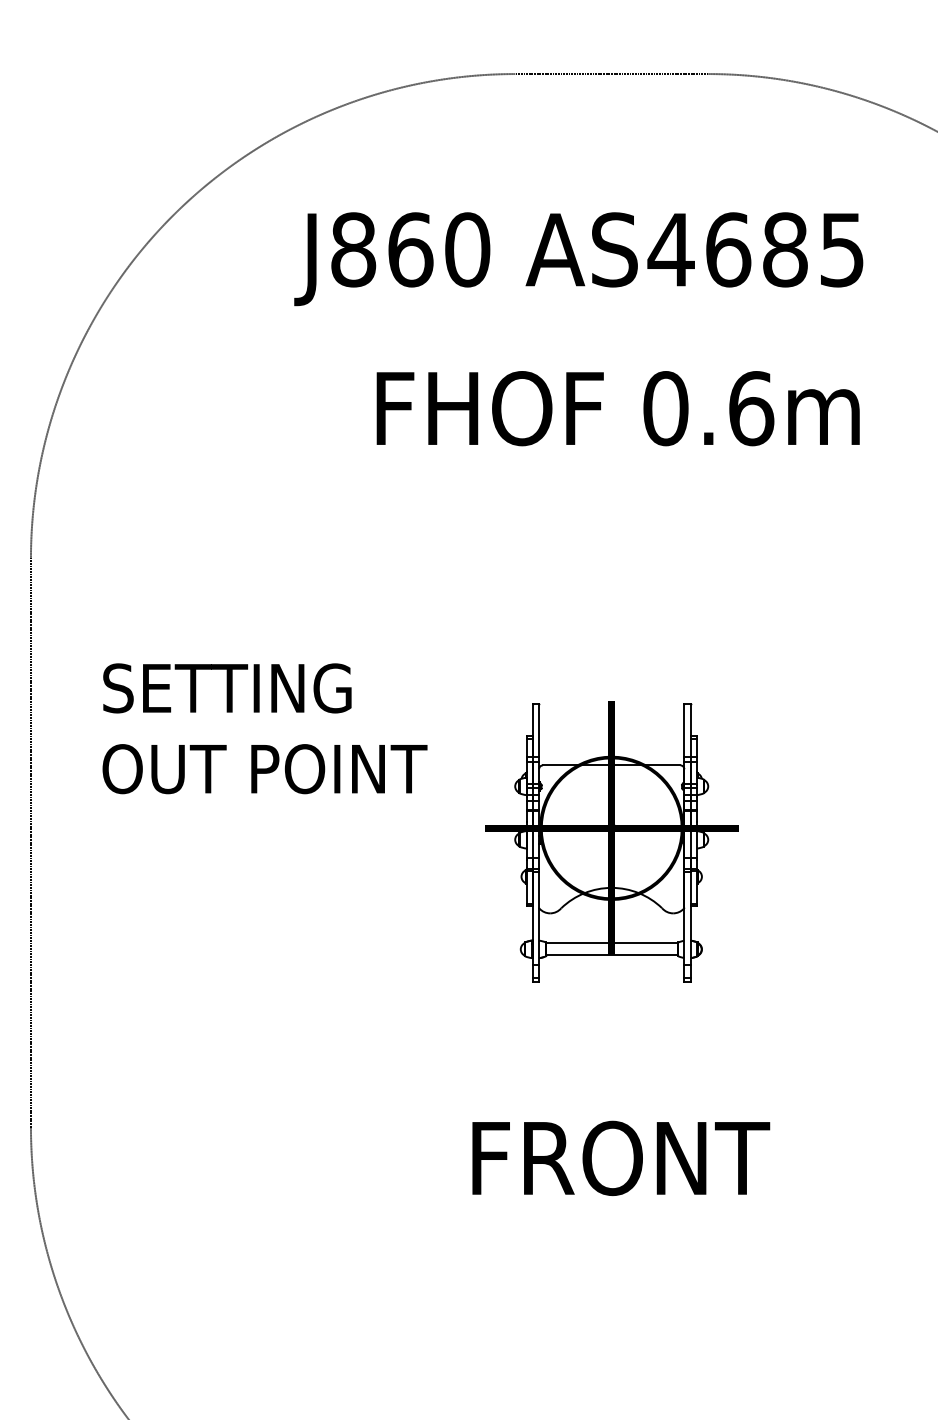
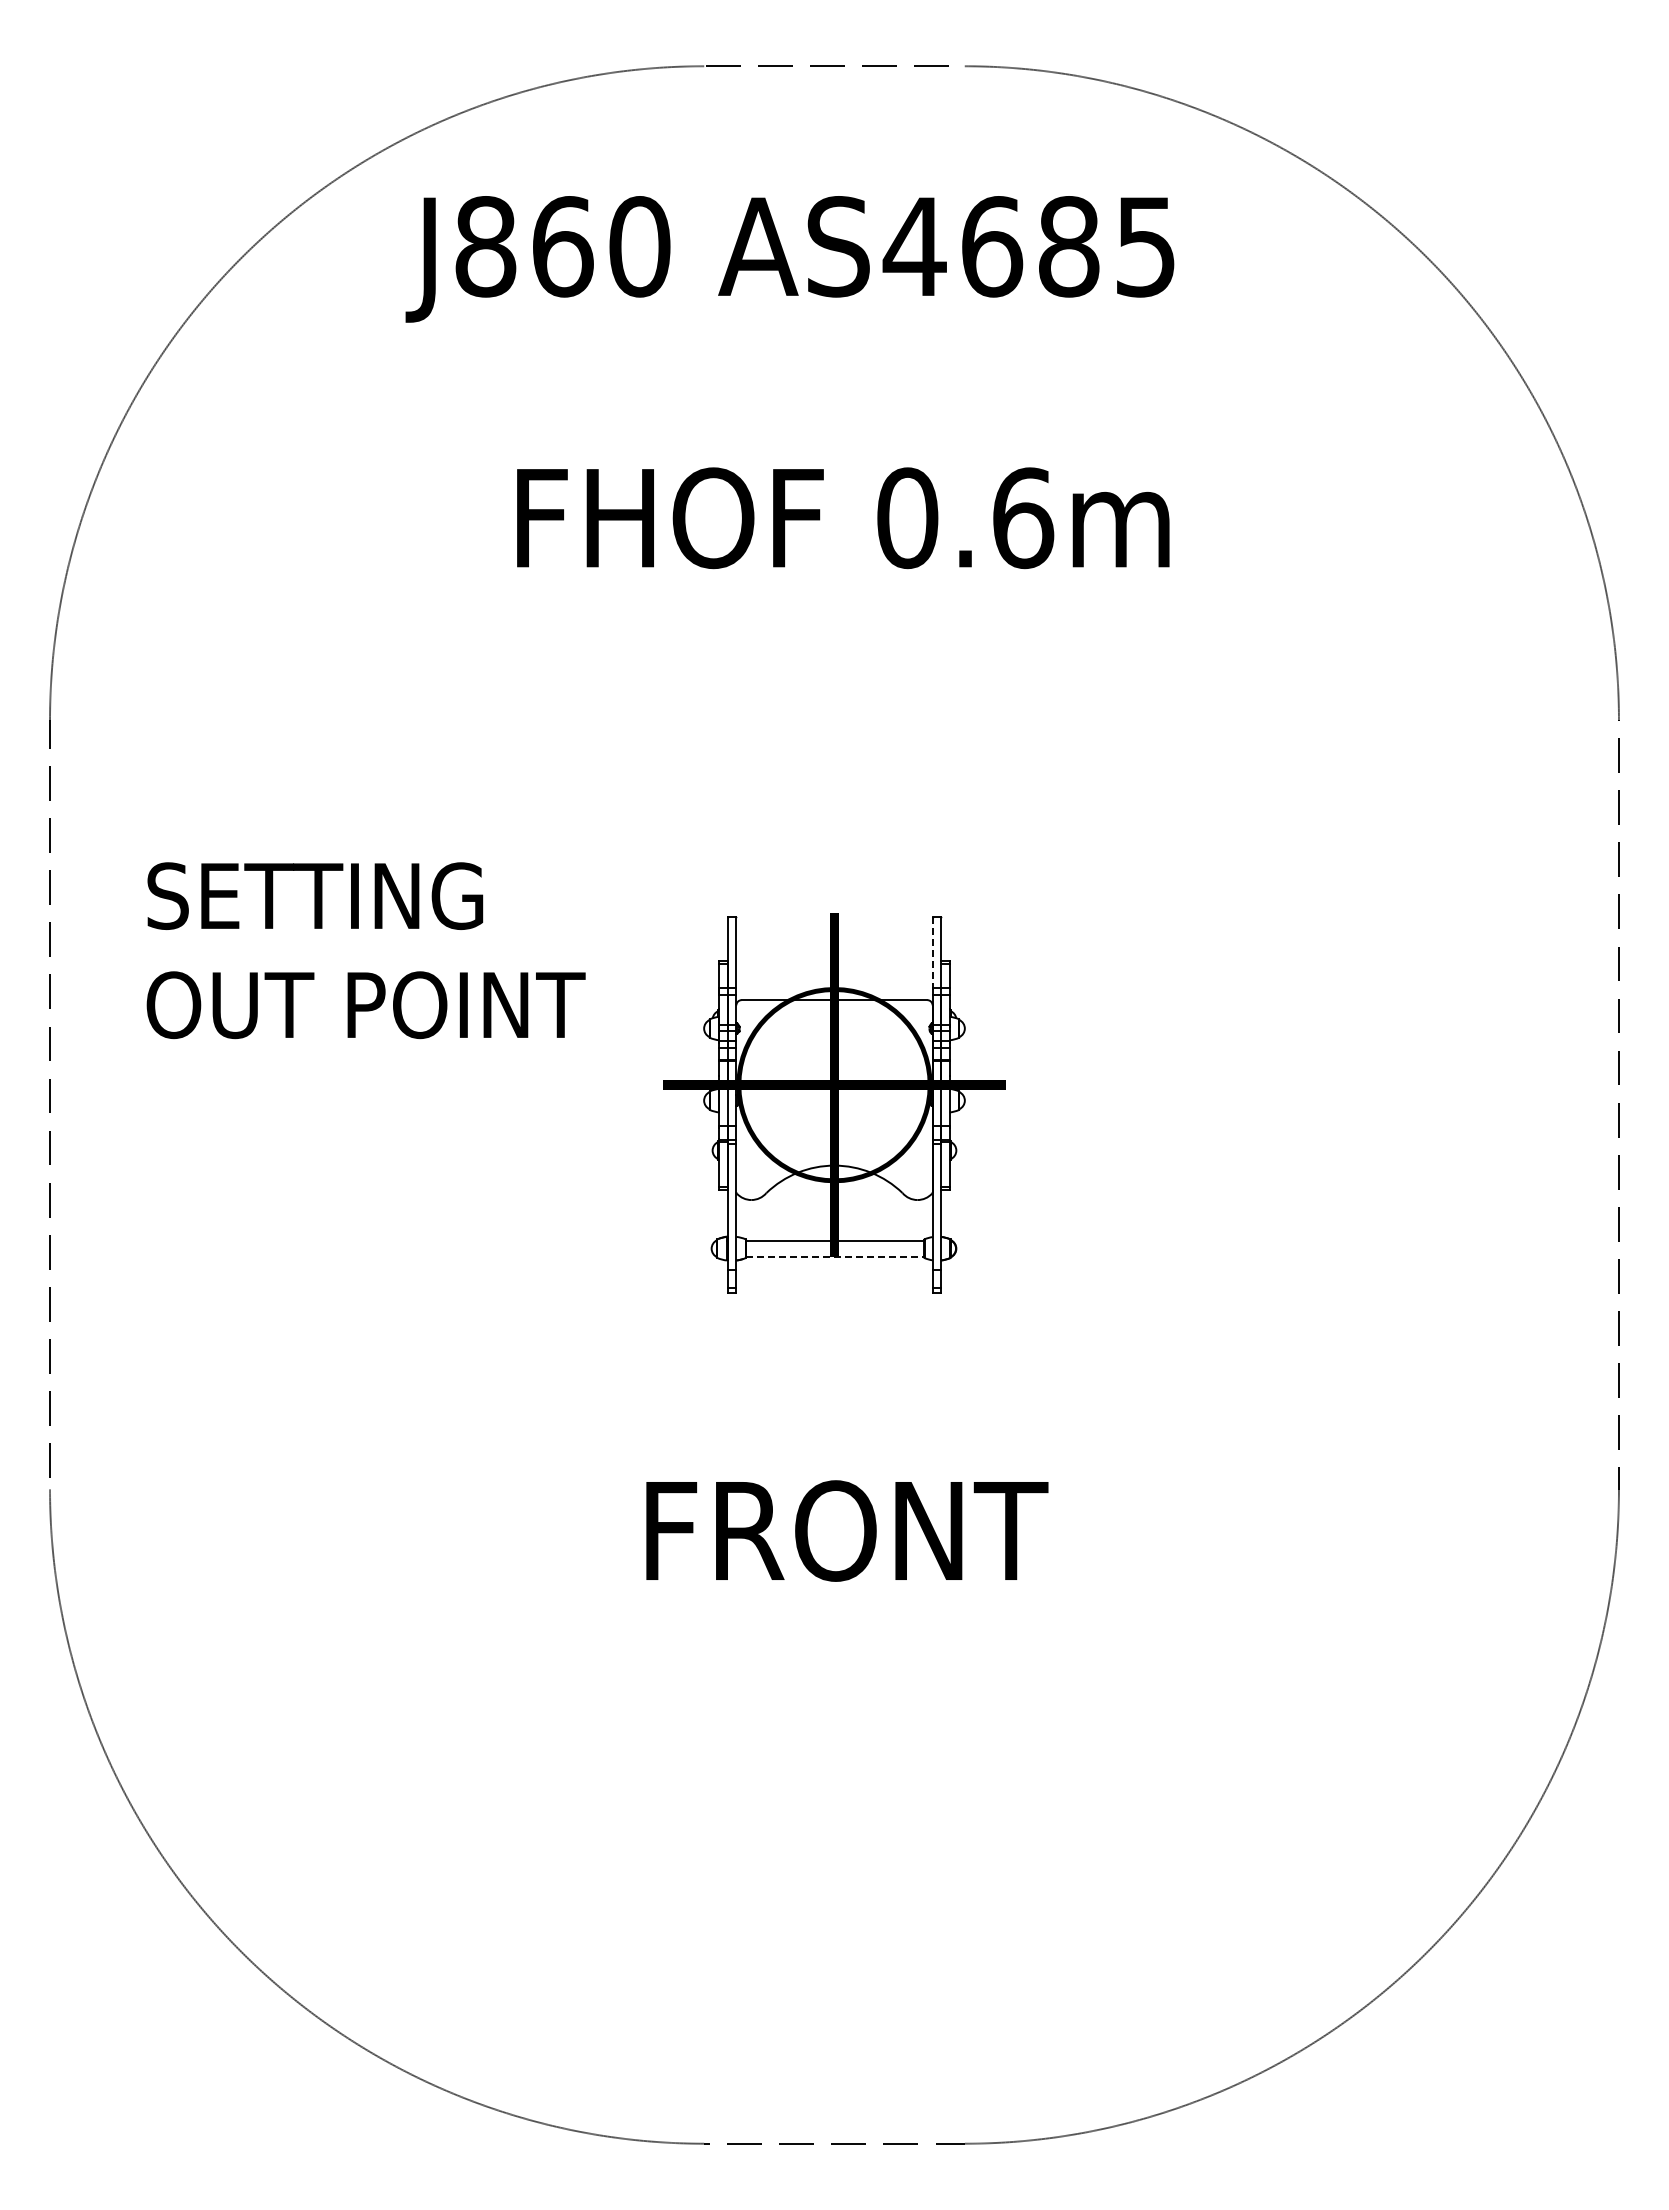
text: (578, 259) -> (789, 259), moved
line: (684, 730) -> (932, 953), solid -> dashed
line: (612, 955) -> (835, 1256), solid -> dashed

